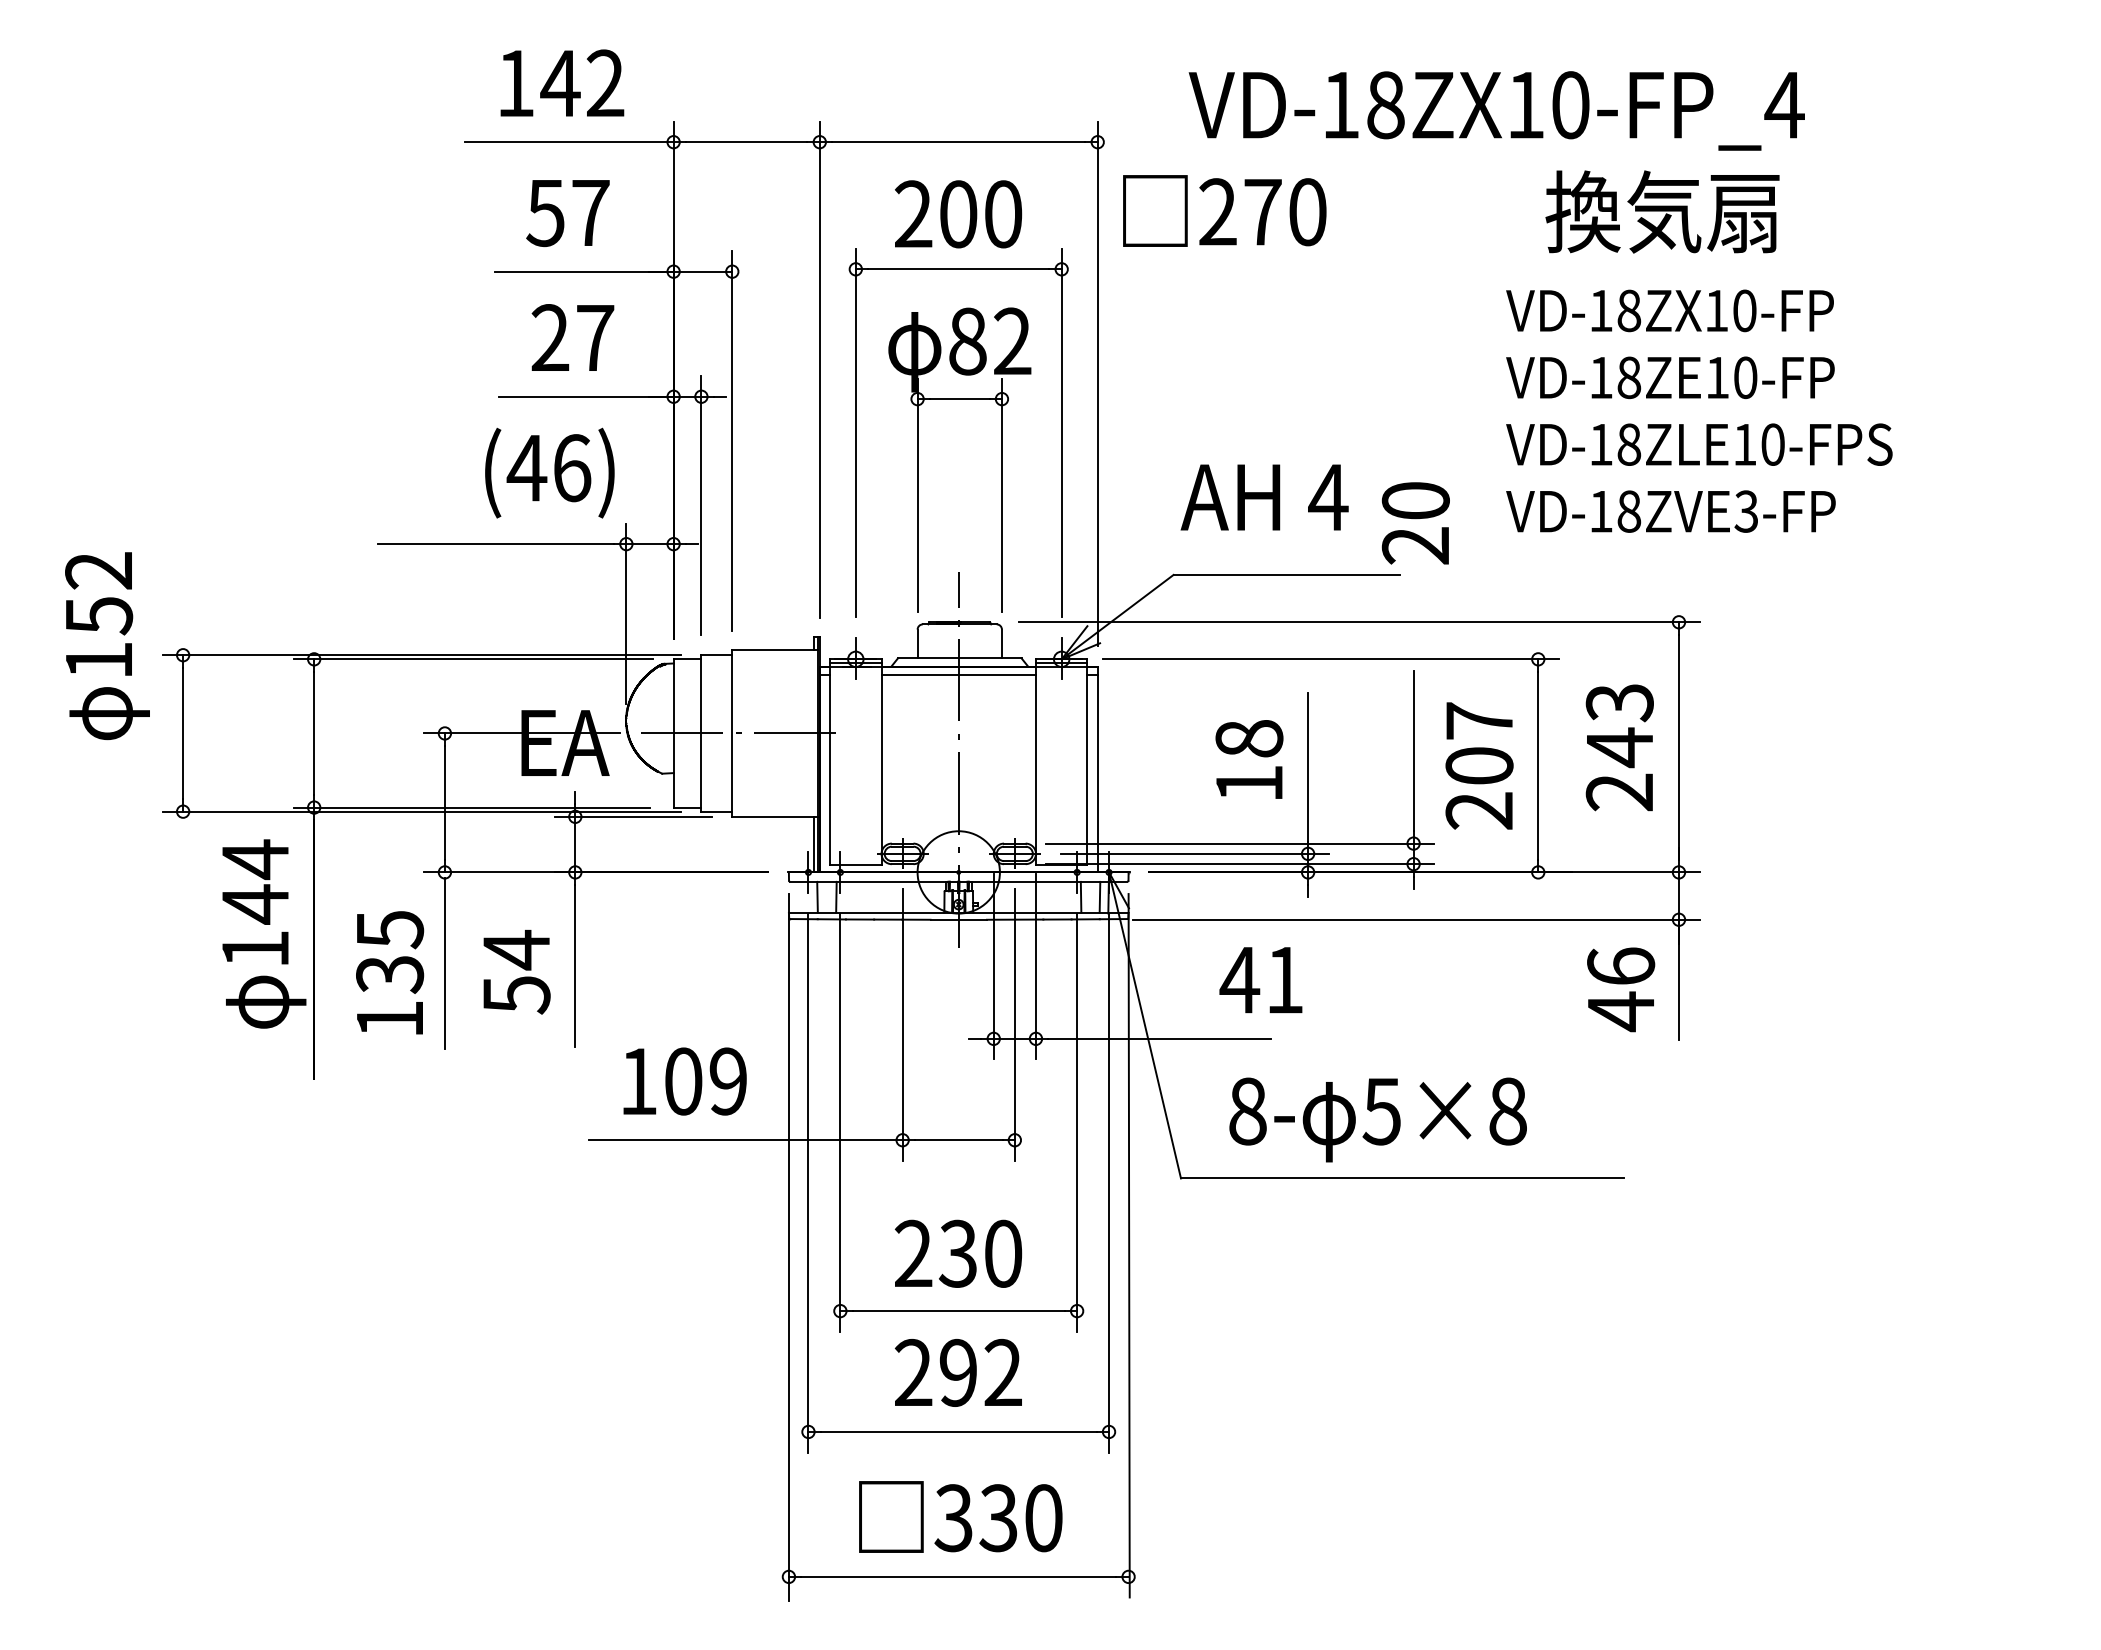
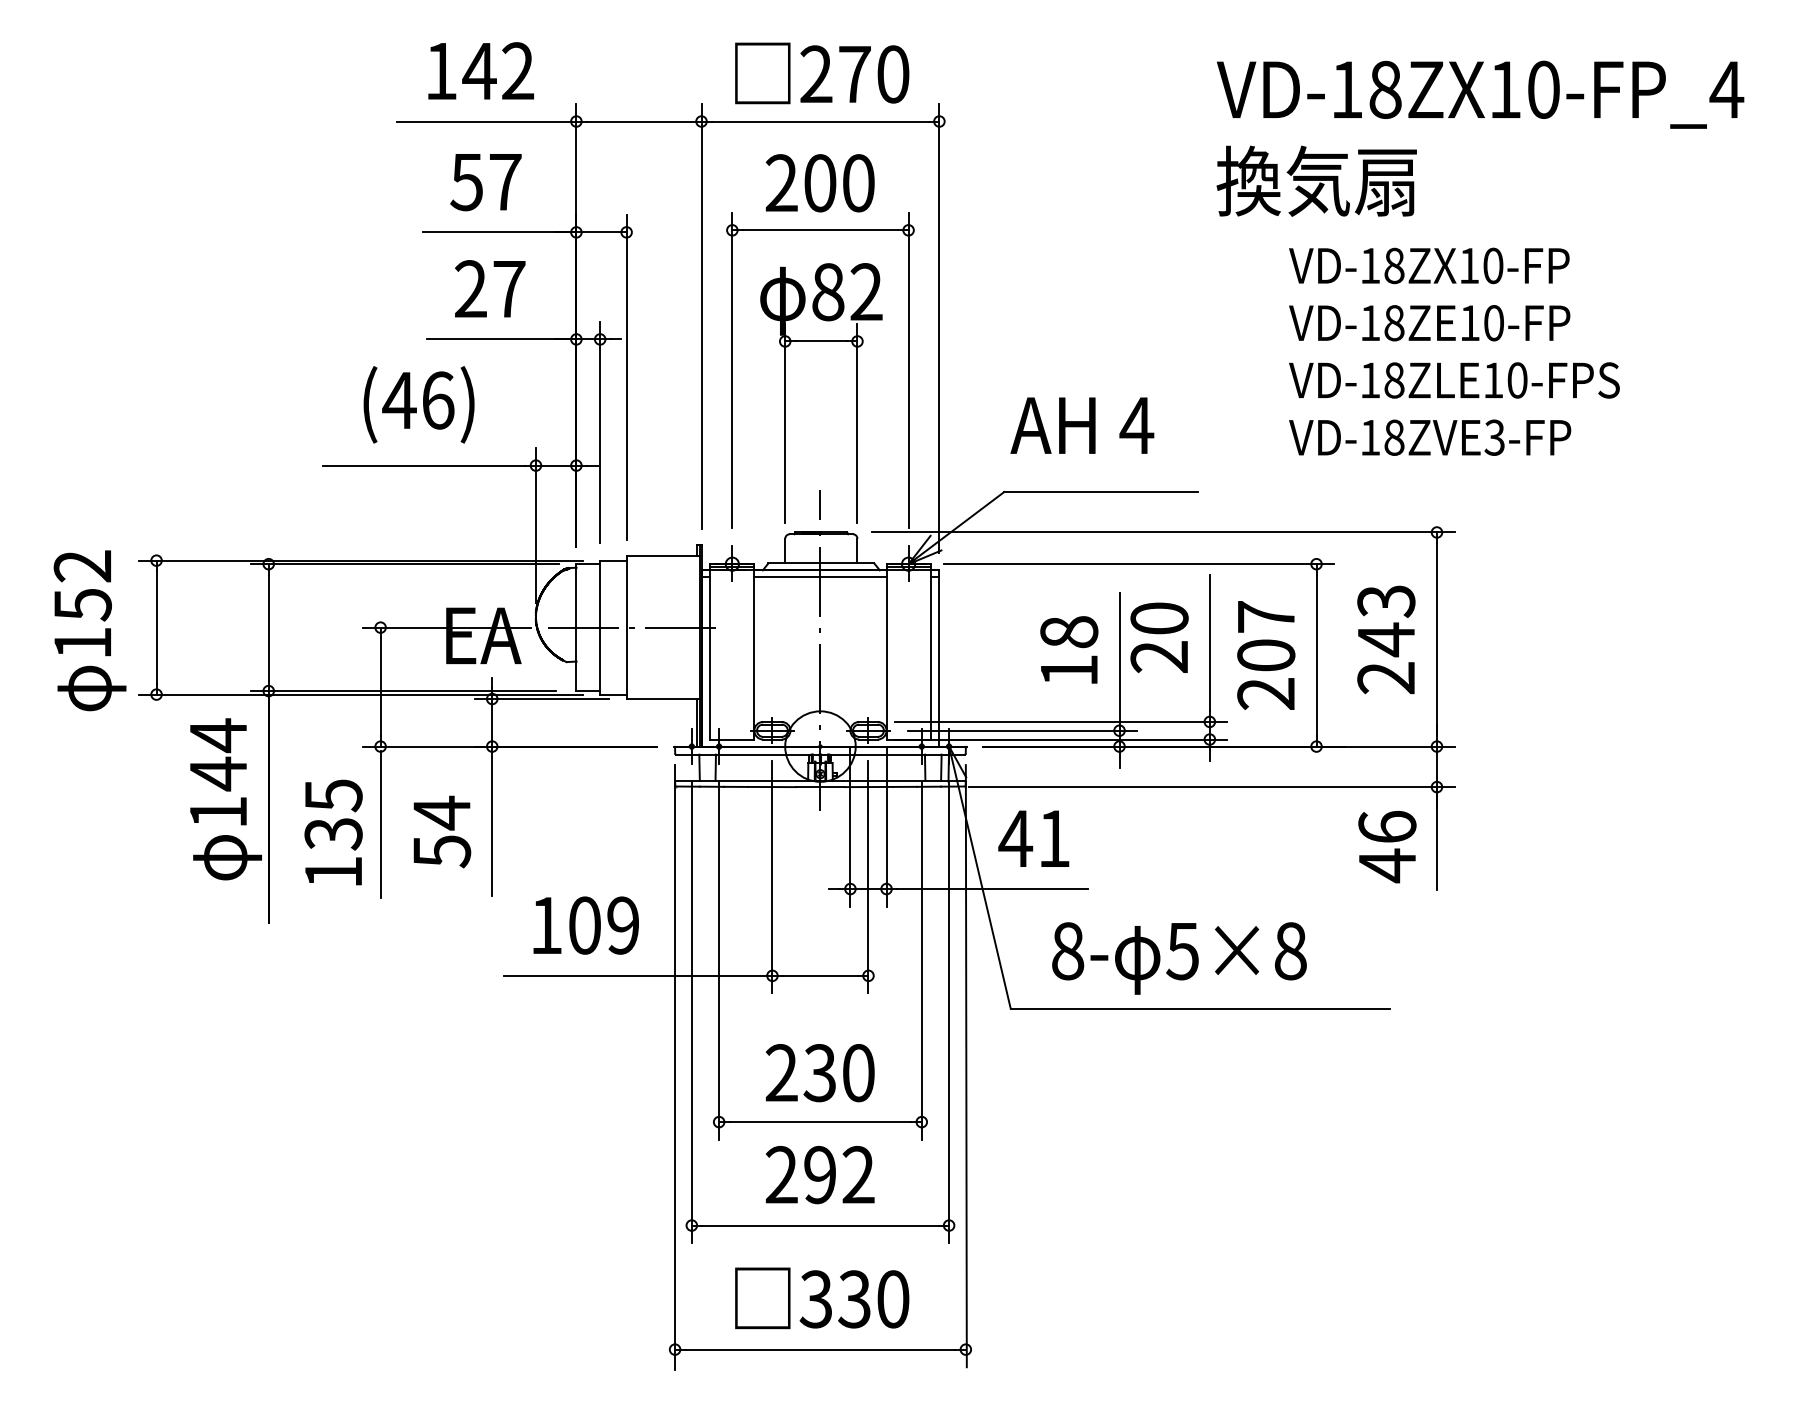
text: (1496, 110) -> (1480, 94), moved
text: (1224, 210) -> (821, 72), moved
text: (1662, 211) -> (1316, 180), moved
text: (549, 472) -> (418, 404), moved
text: (1415, 523) -> (1159, 637), moved
text: (107, 646) -> (90, 631), moved
text: (1260, 980) -> (1033, 839), moved

